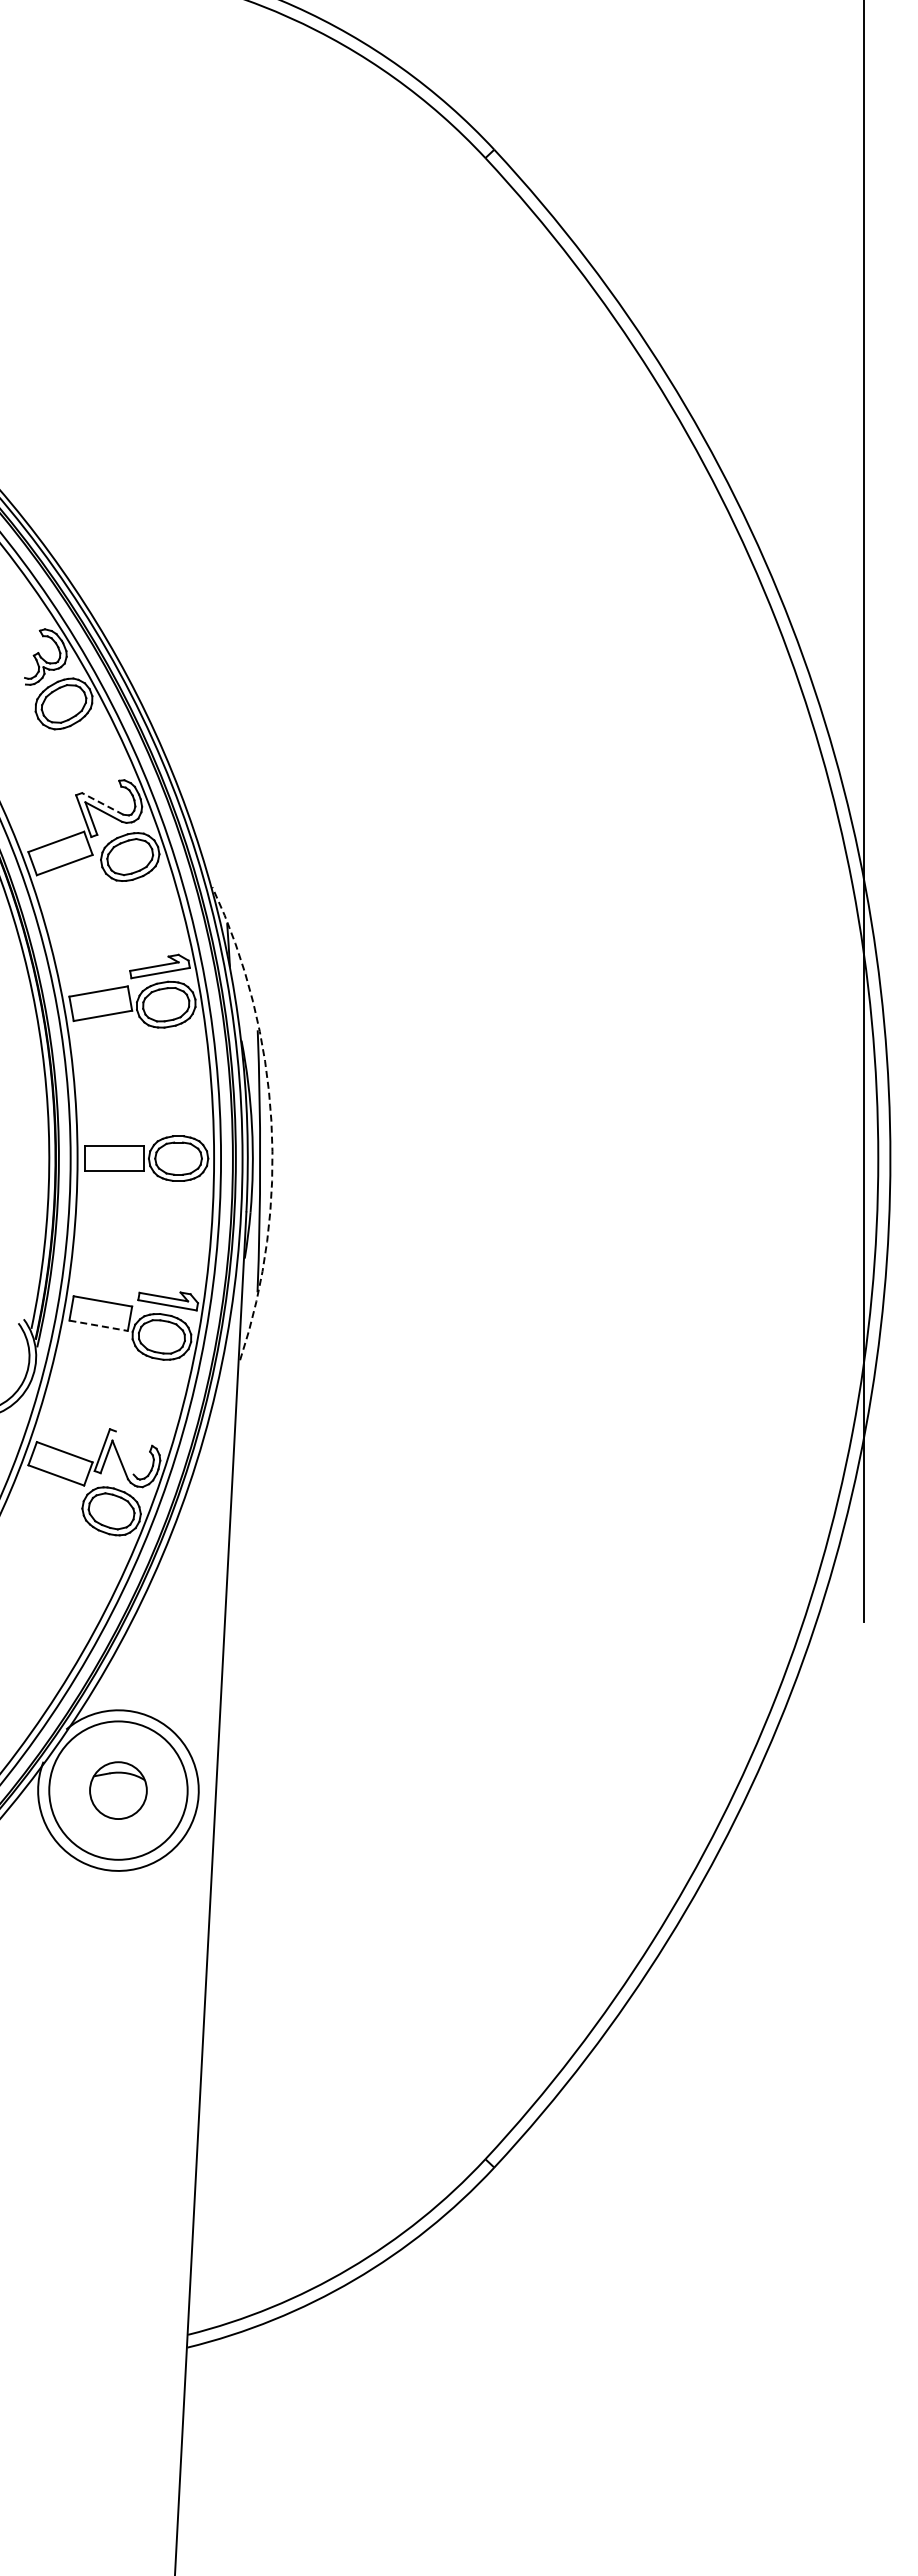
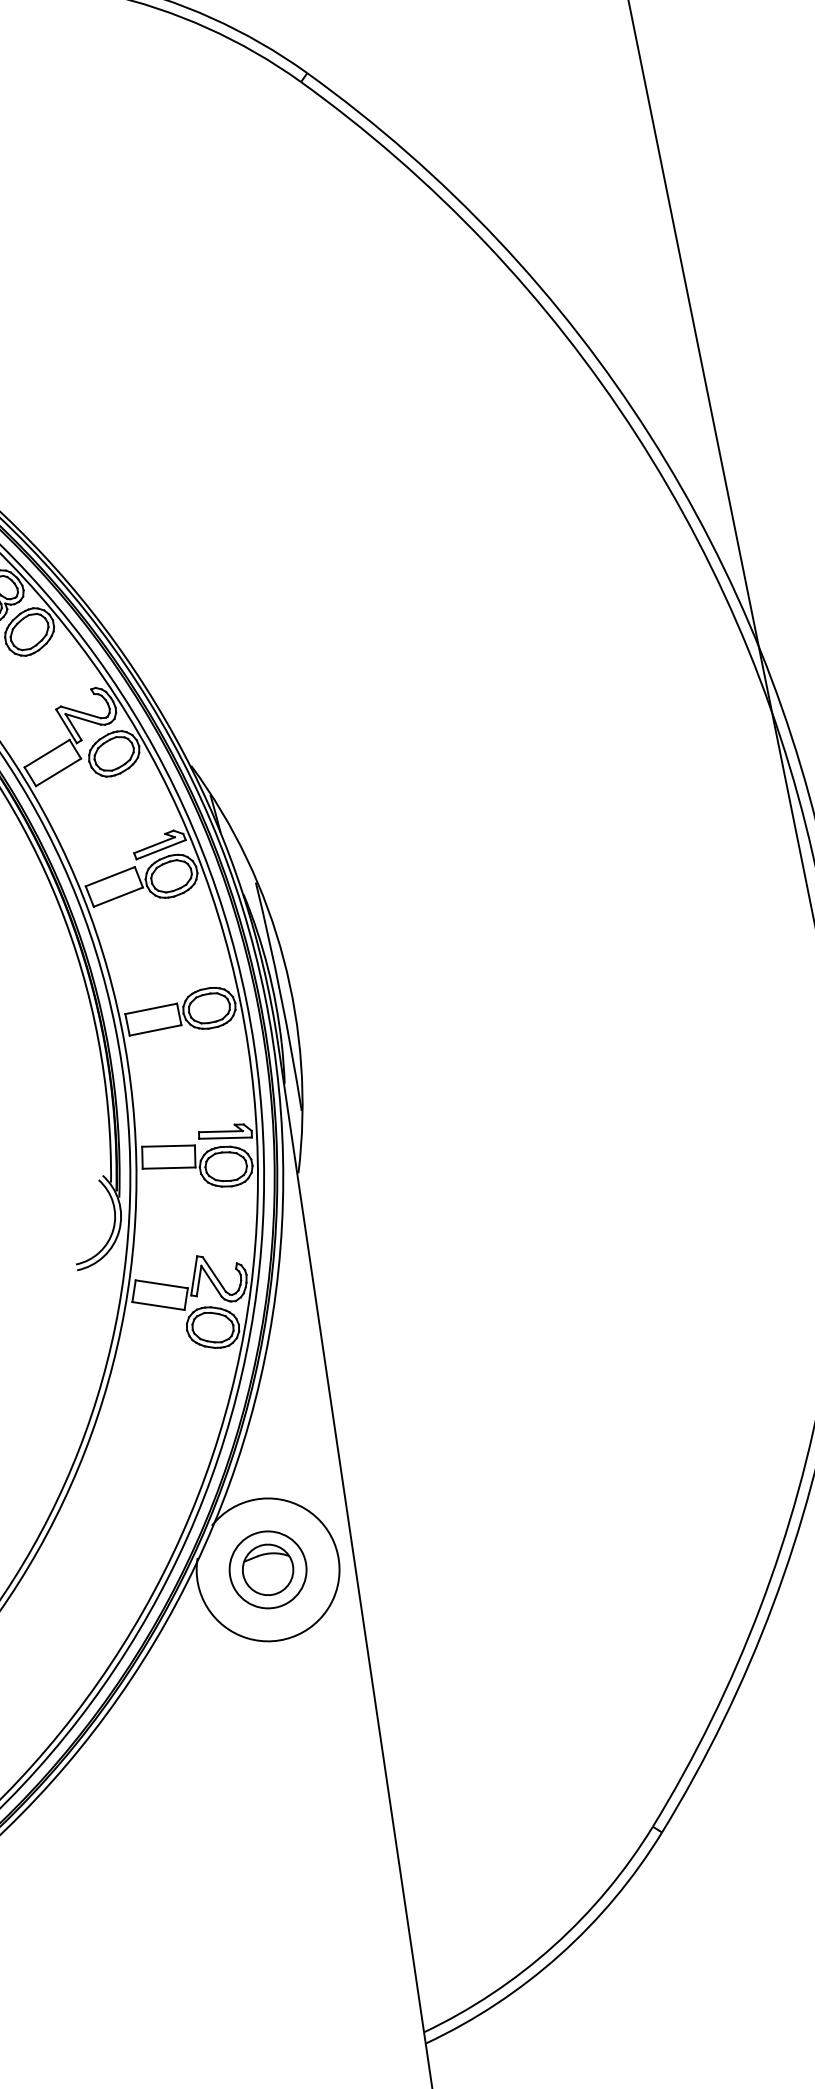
line: (102, 803) -> (80, 712), dashed -> solid
arc: (271, 1121) -> (283, 959), dashed -> solid
line: (98, 1325) -> (168, 1167), dashed -> solid
line: (124, 1452) -> (213, 1274), added
circle: (118, 1790) -> (268, 1569), size x0.62

